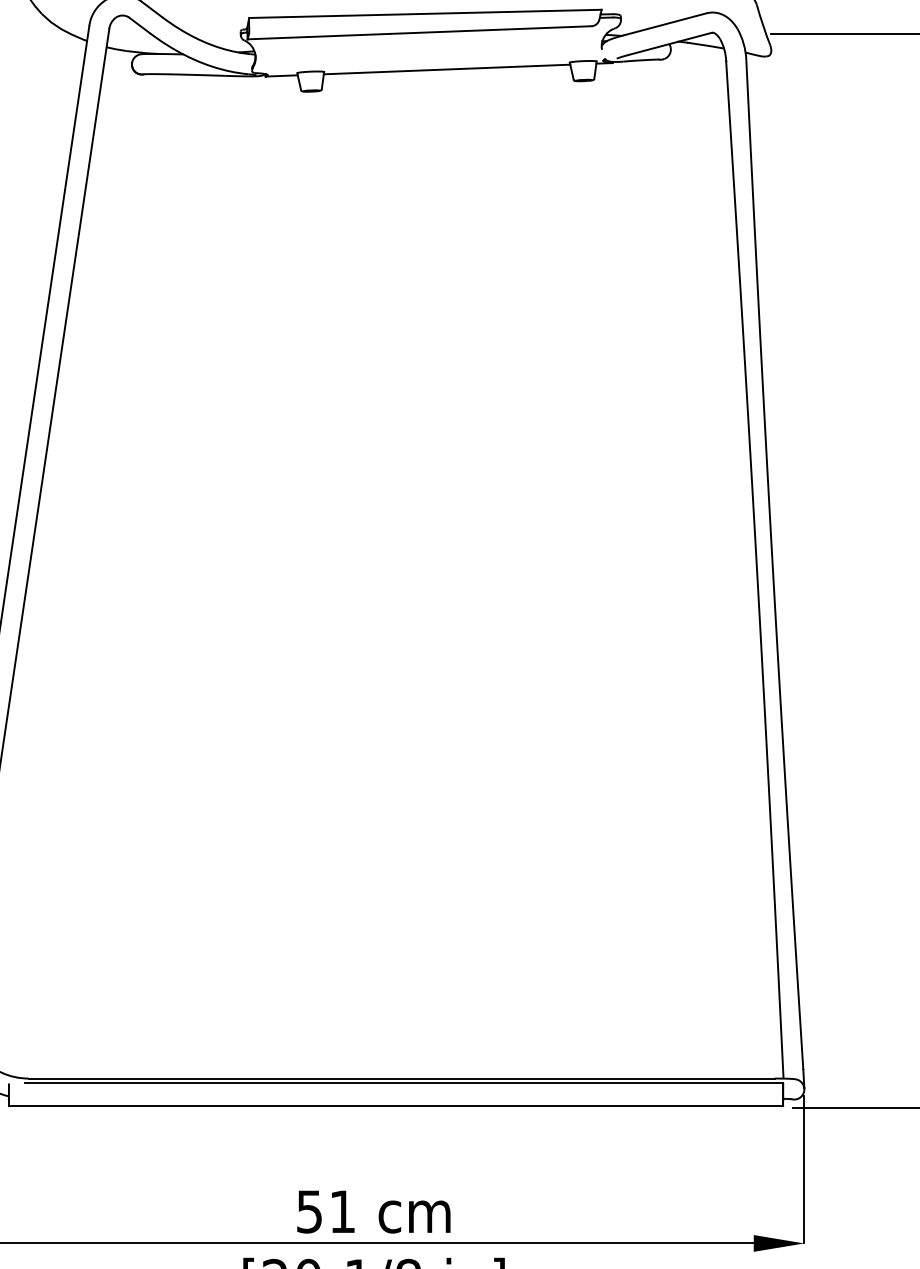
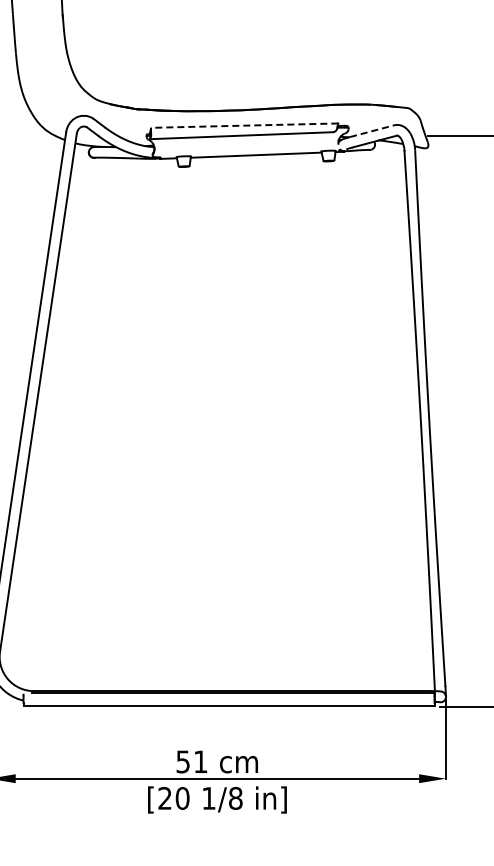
line: (424, 13) -> (244, 125), solid -> dashed
line: (665, 24) -> (372, 131), solid -> dashed

